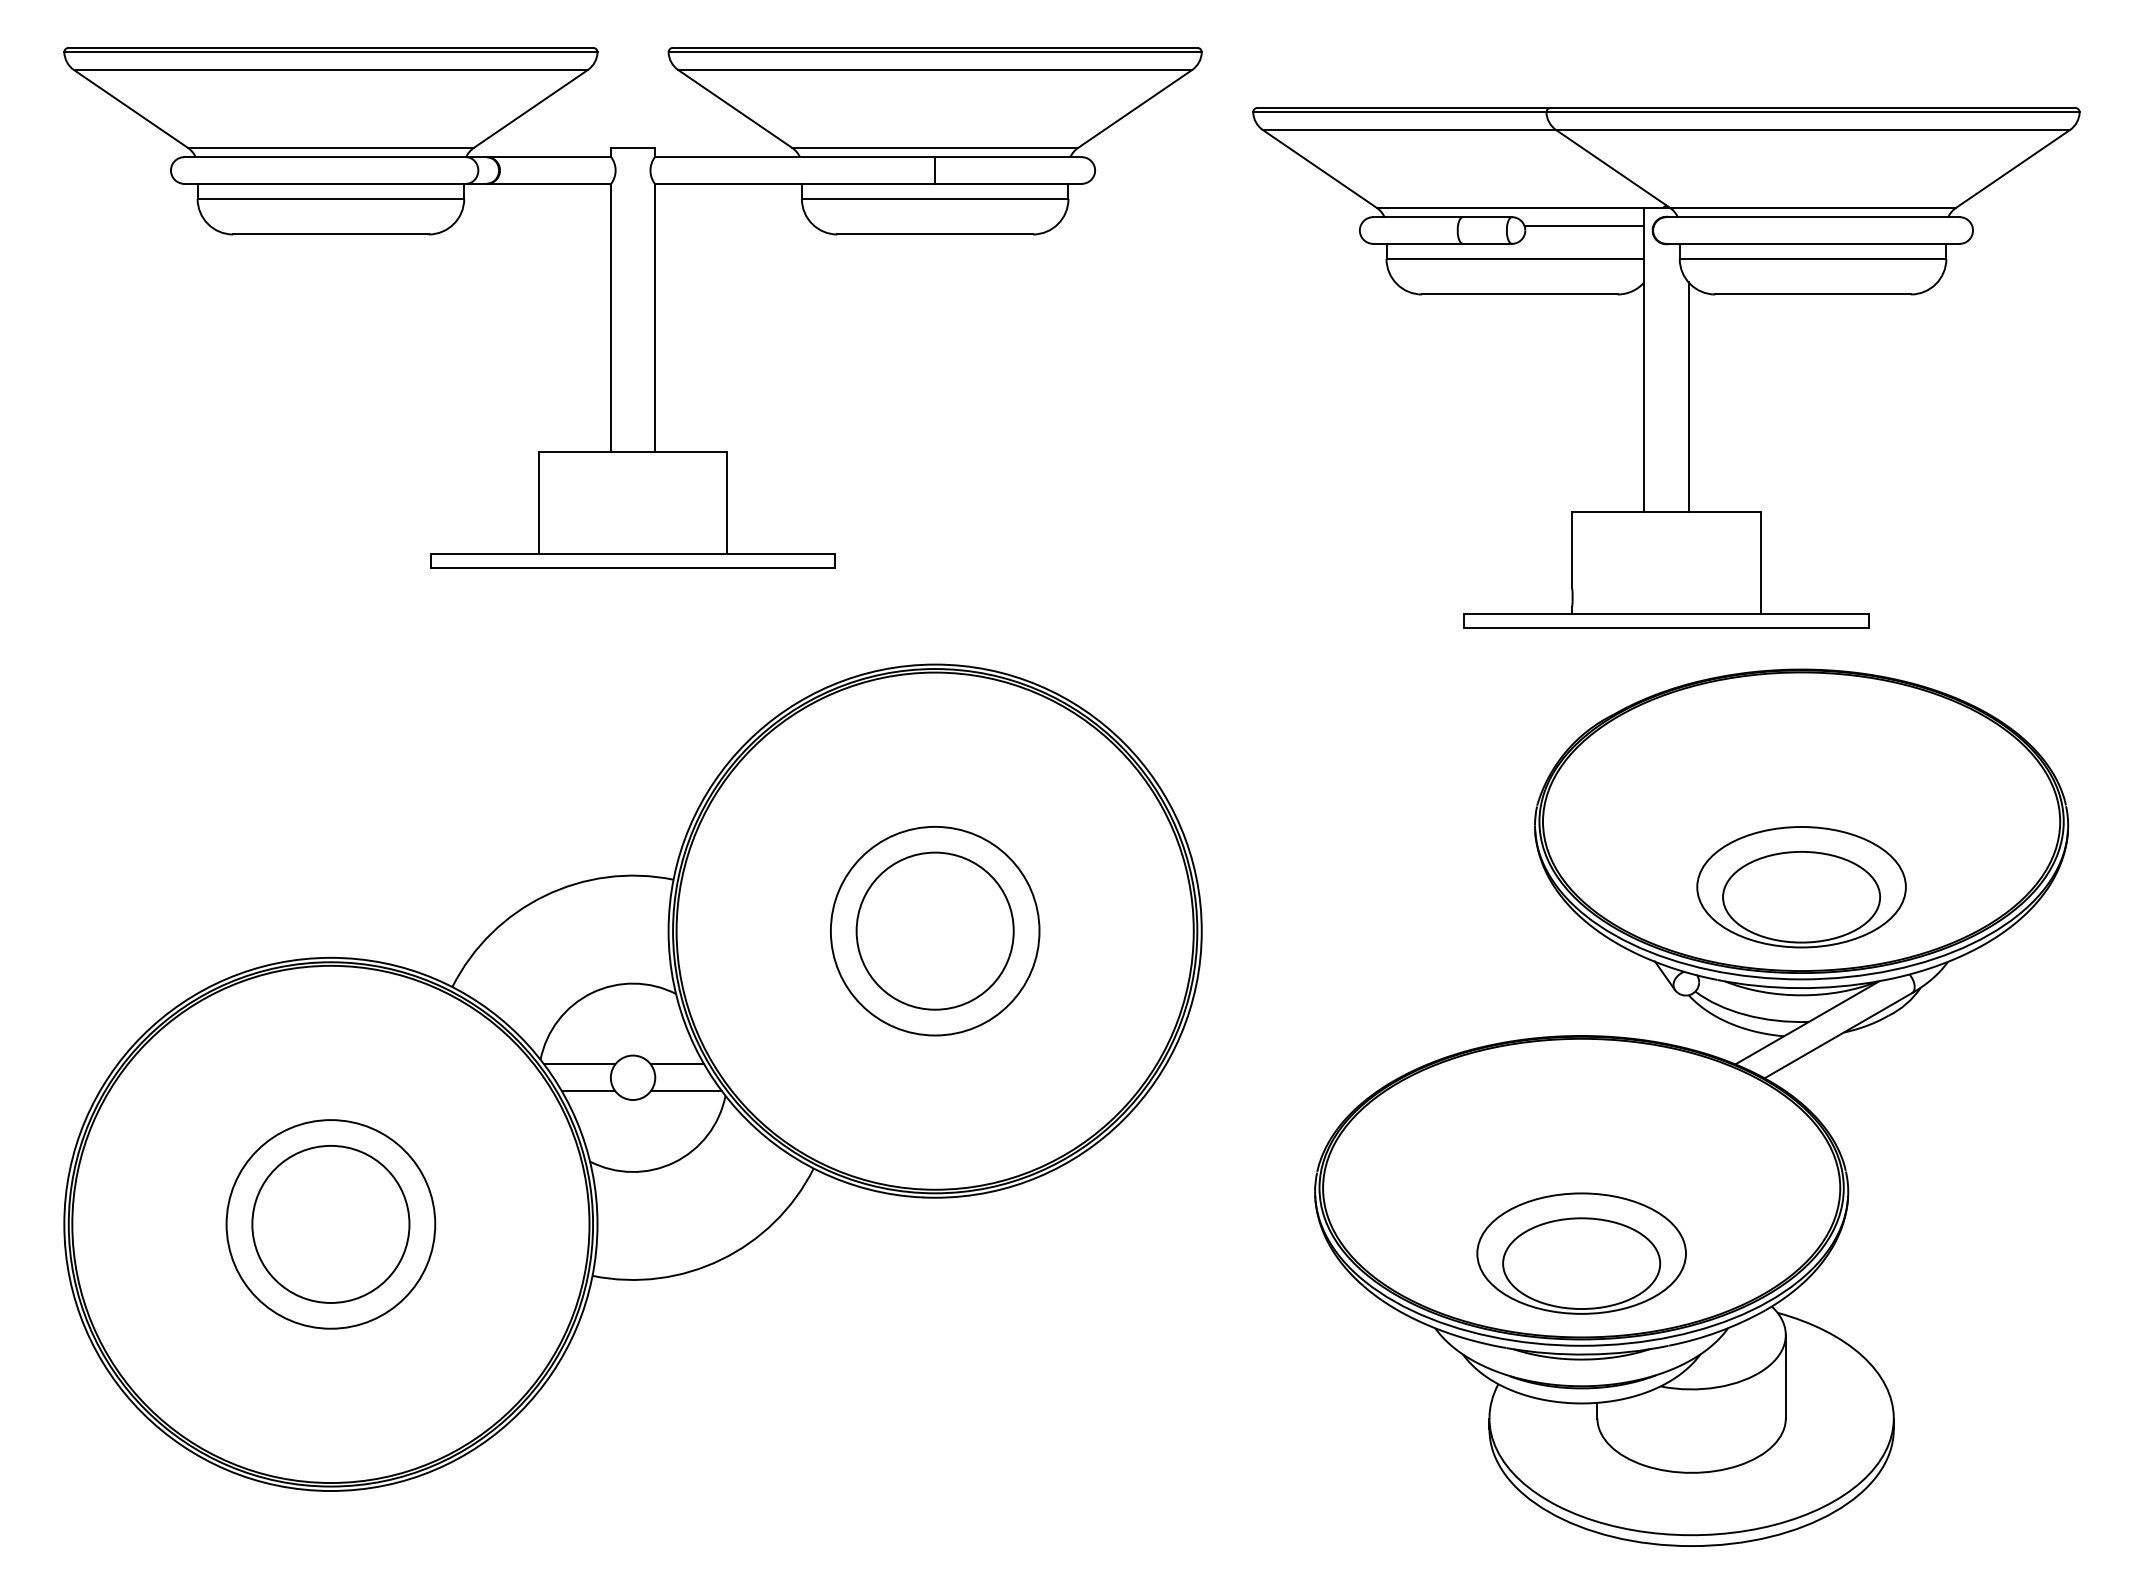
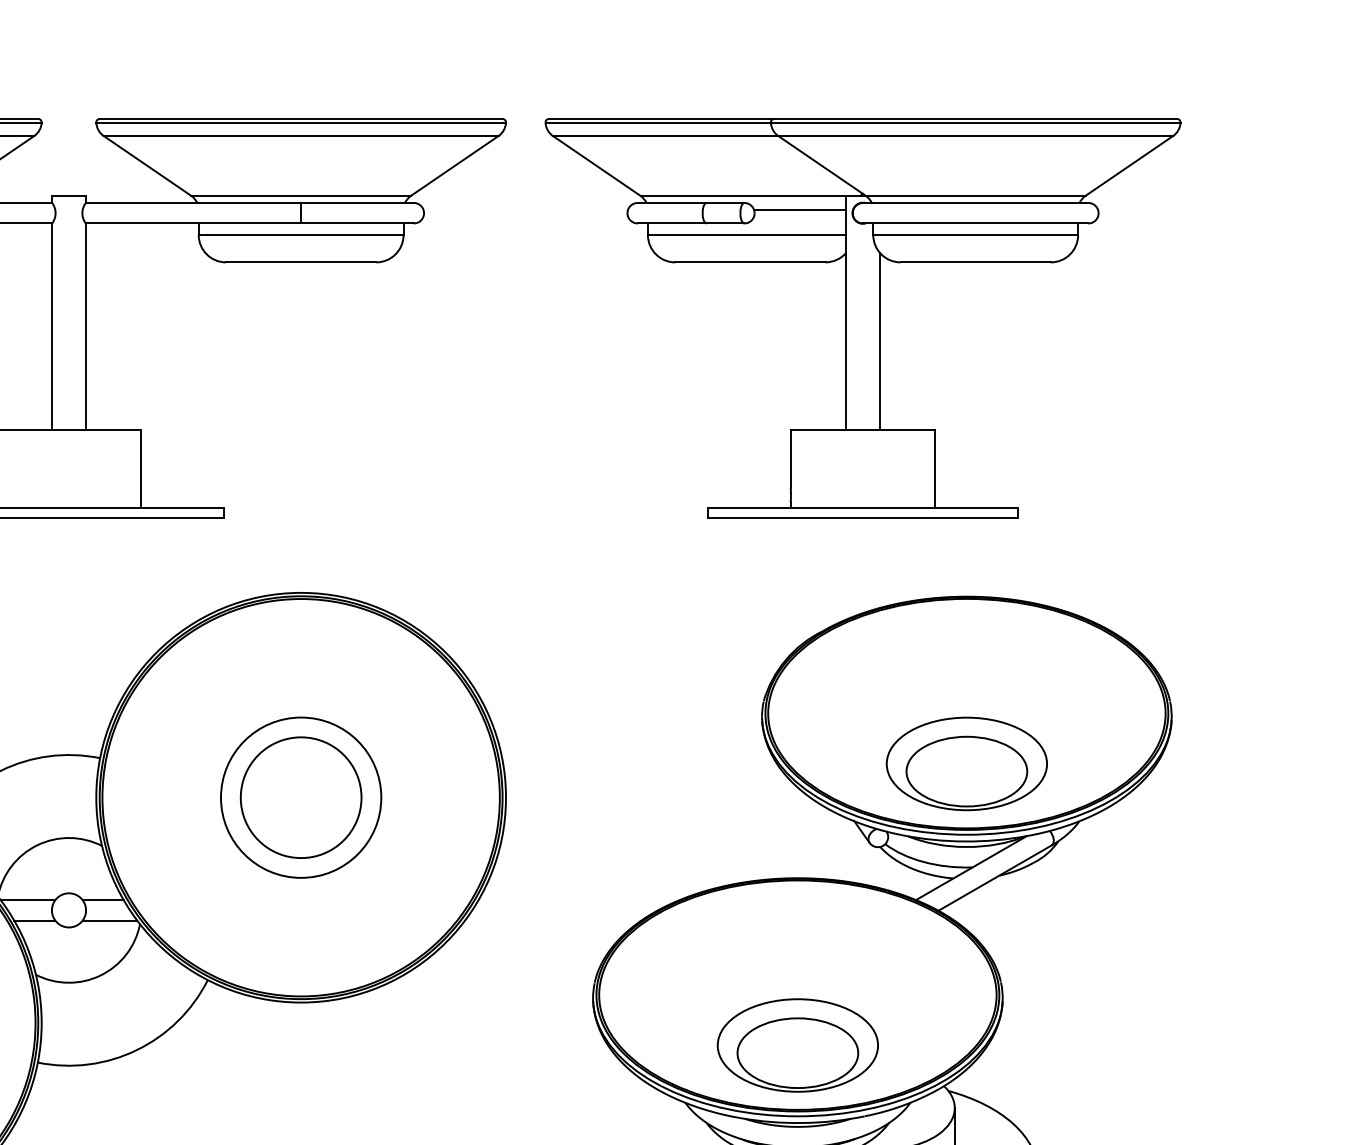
part: (1666, 367) -> (863, 318), moved

